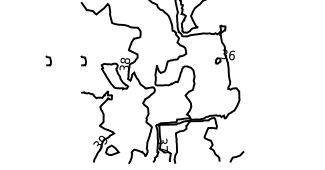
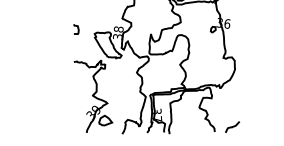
curve: (49, 60) -> (41, 29), removed

